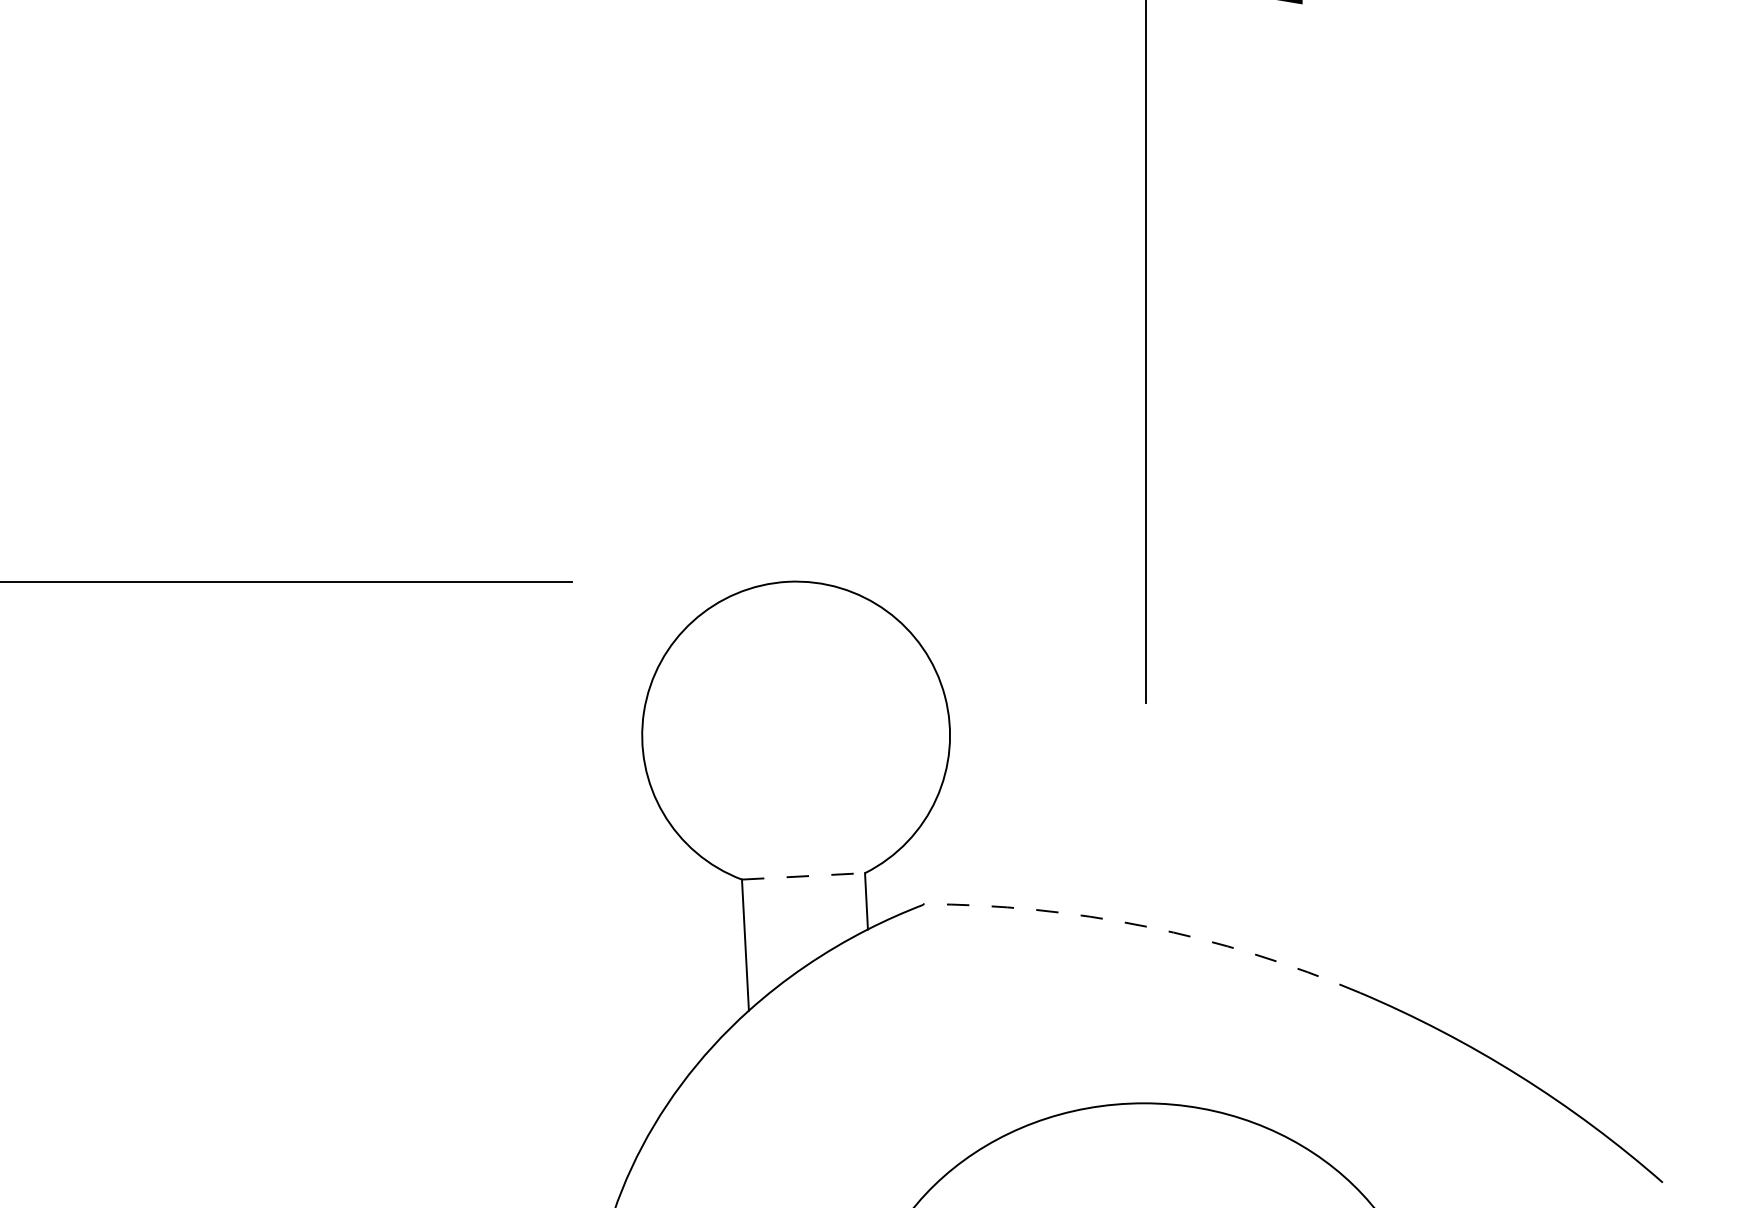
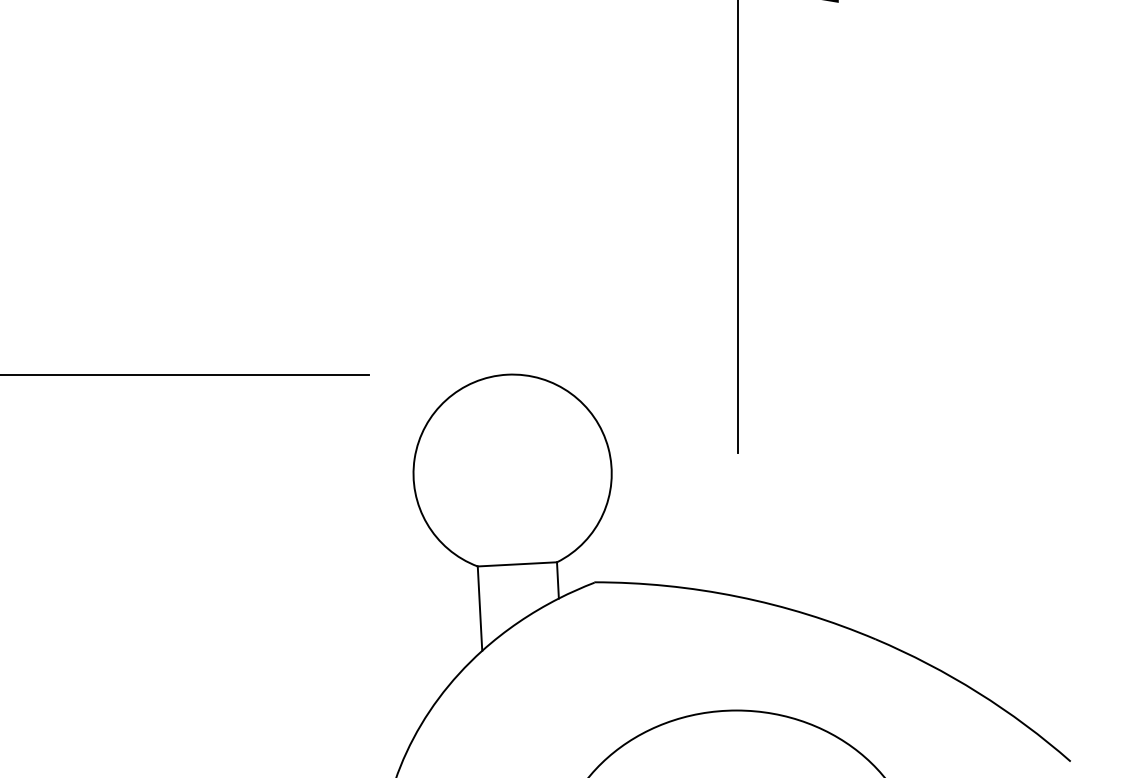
line: (803, 876) -> (517, 564), dashed -> solid
arc: (1145, 926) -> (737, 596), dashed -> solid

